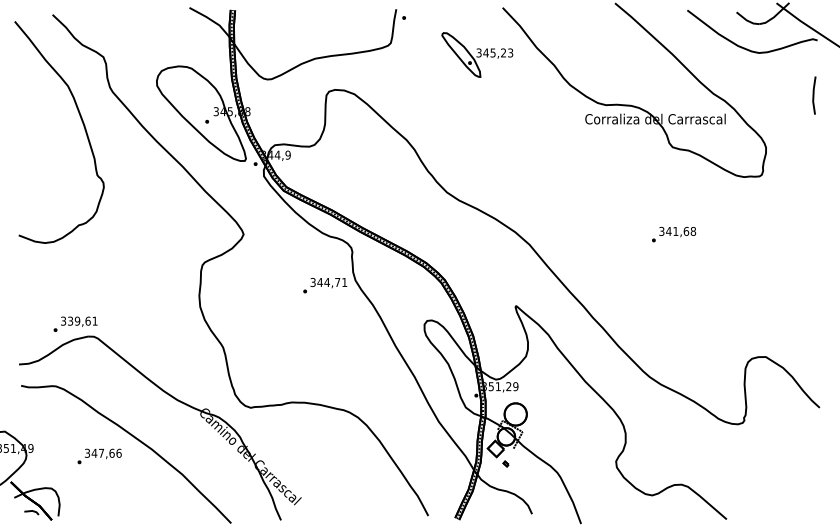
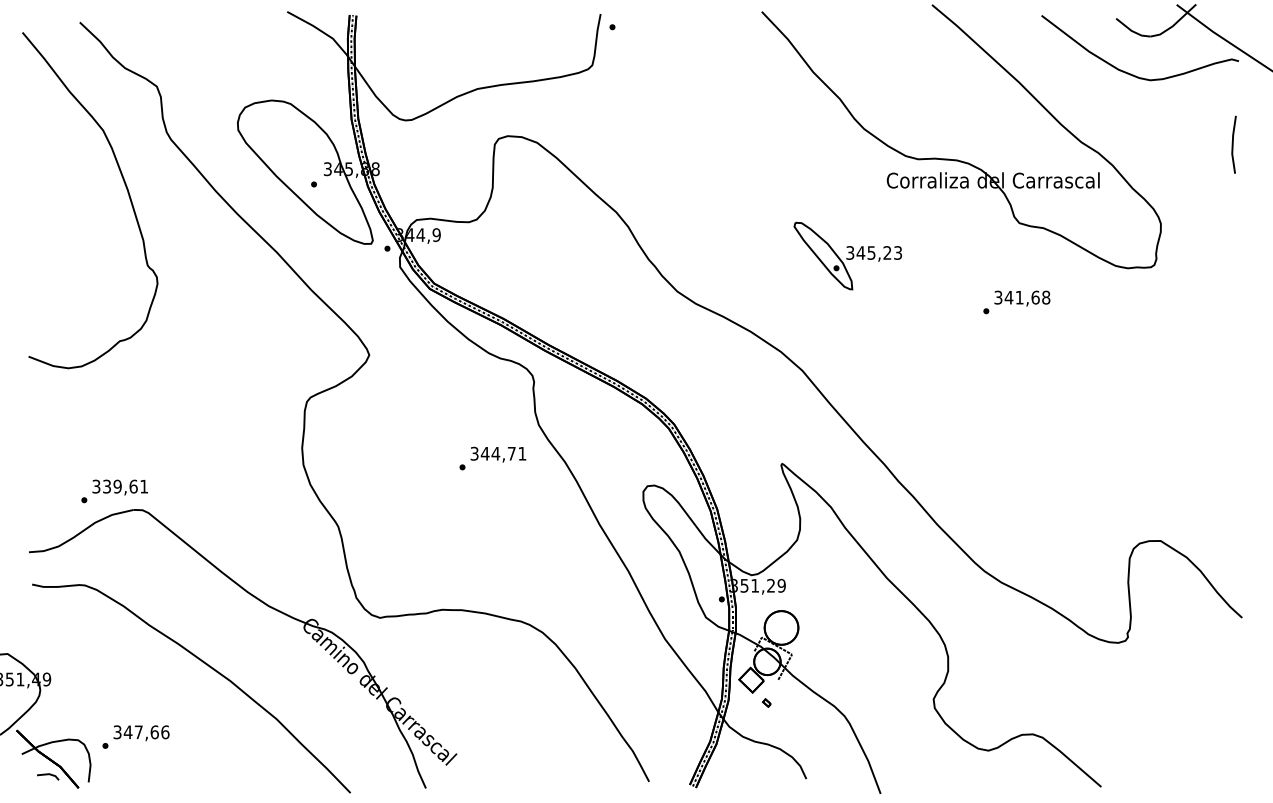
part: (477, 54) -> (847, 255), moved
text: (674, 234) -> (1017, 302), moved
text: (325, 285) -> (493, 458), moved
text: (99, 456) -> (135, 737), moved

